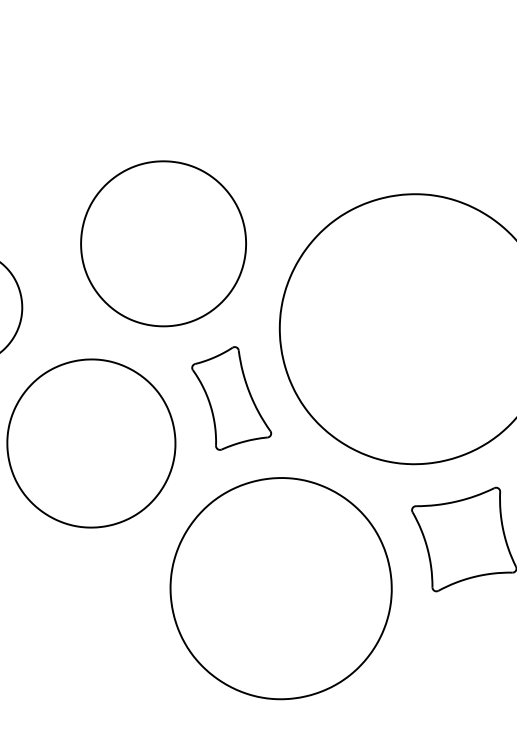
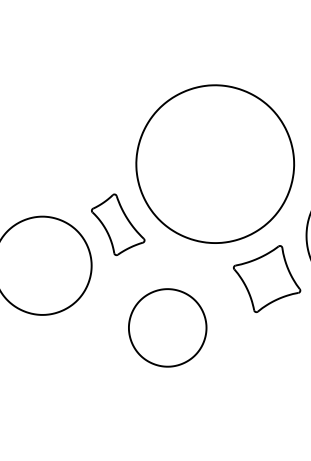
part: (163, 244) -> (61, 143), removed
part: (281, 587) -> (167, 327), size x0.6

